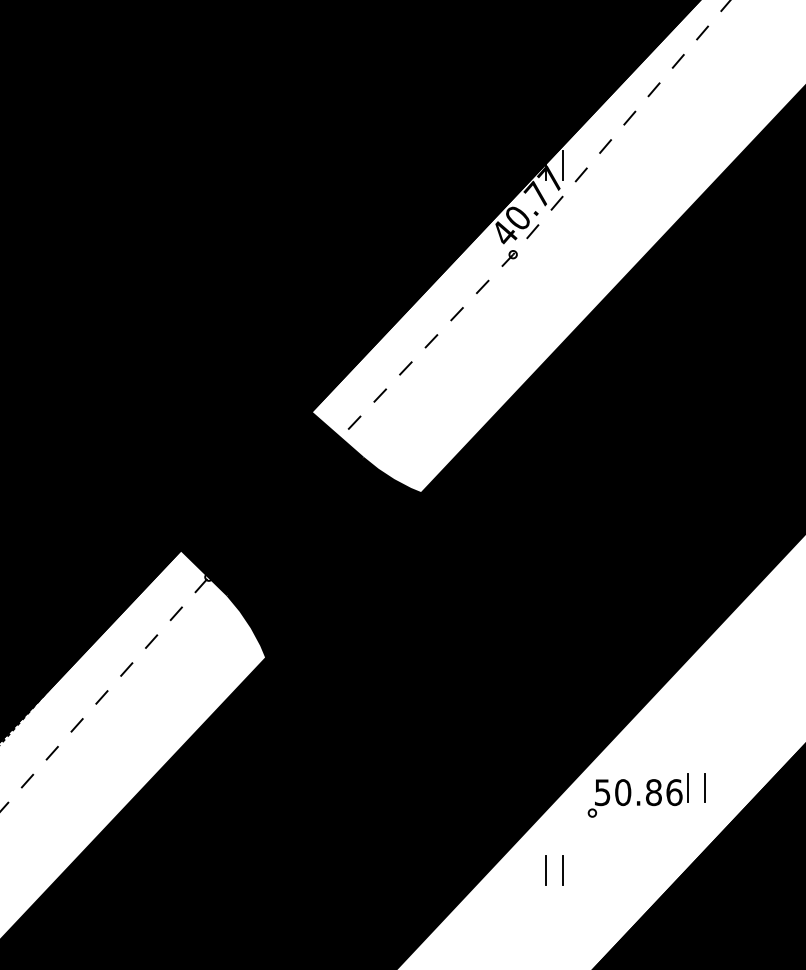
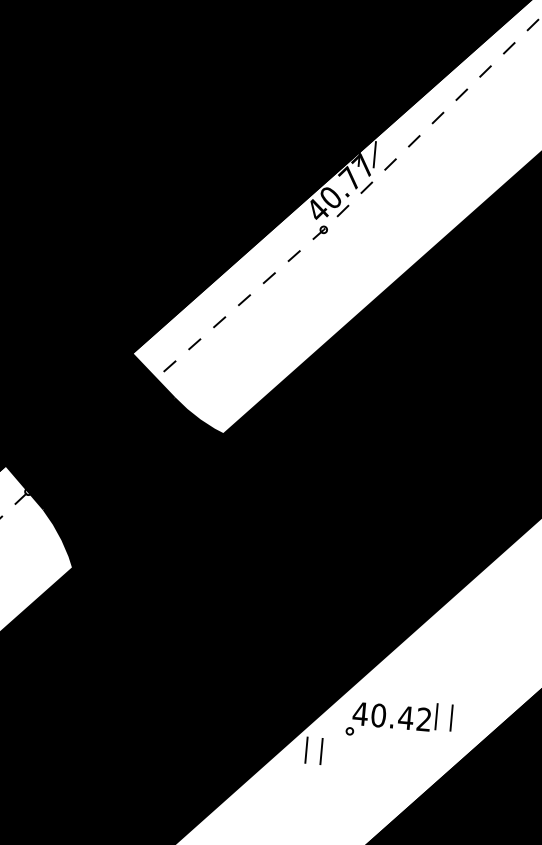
text: (638, 792) -> (392, 716), 50.86 -> 40.42
part: (546, 870) -> (307, 750), moved

